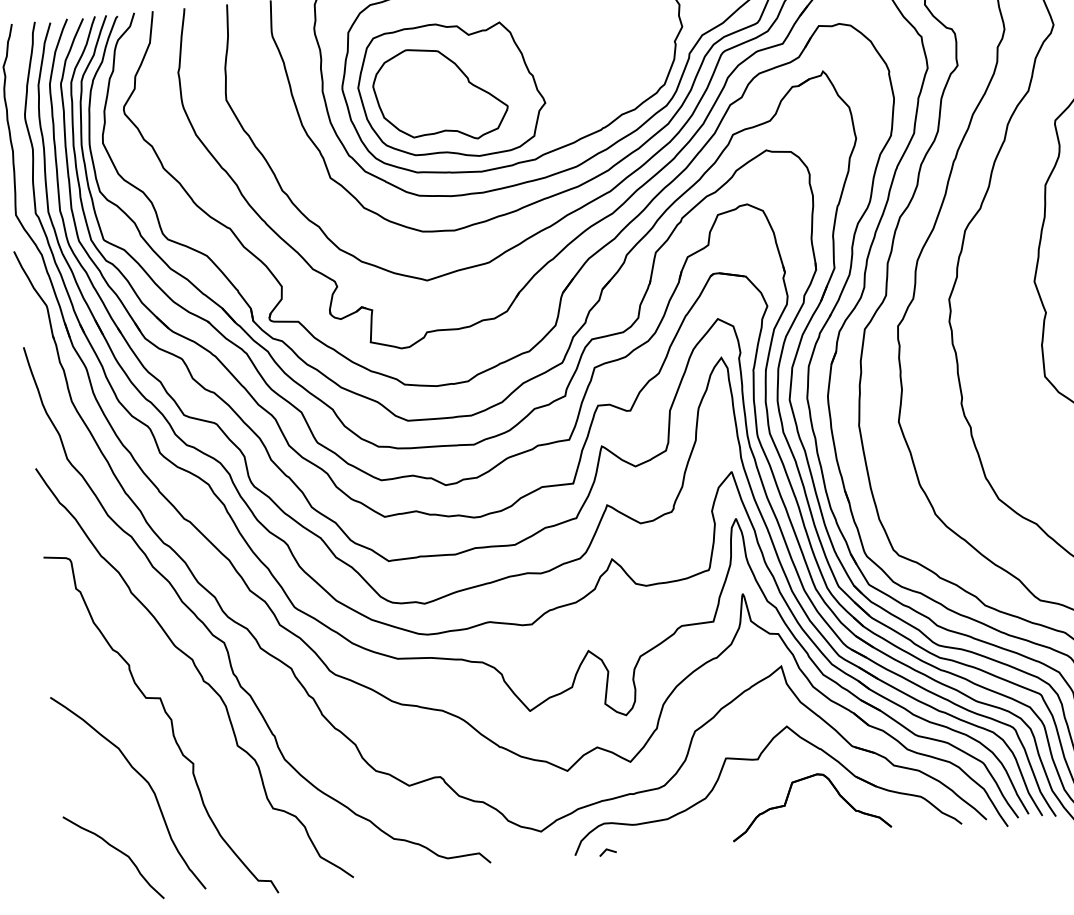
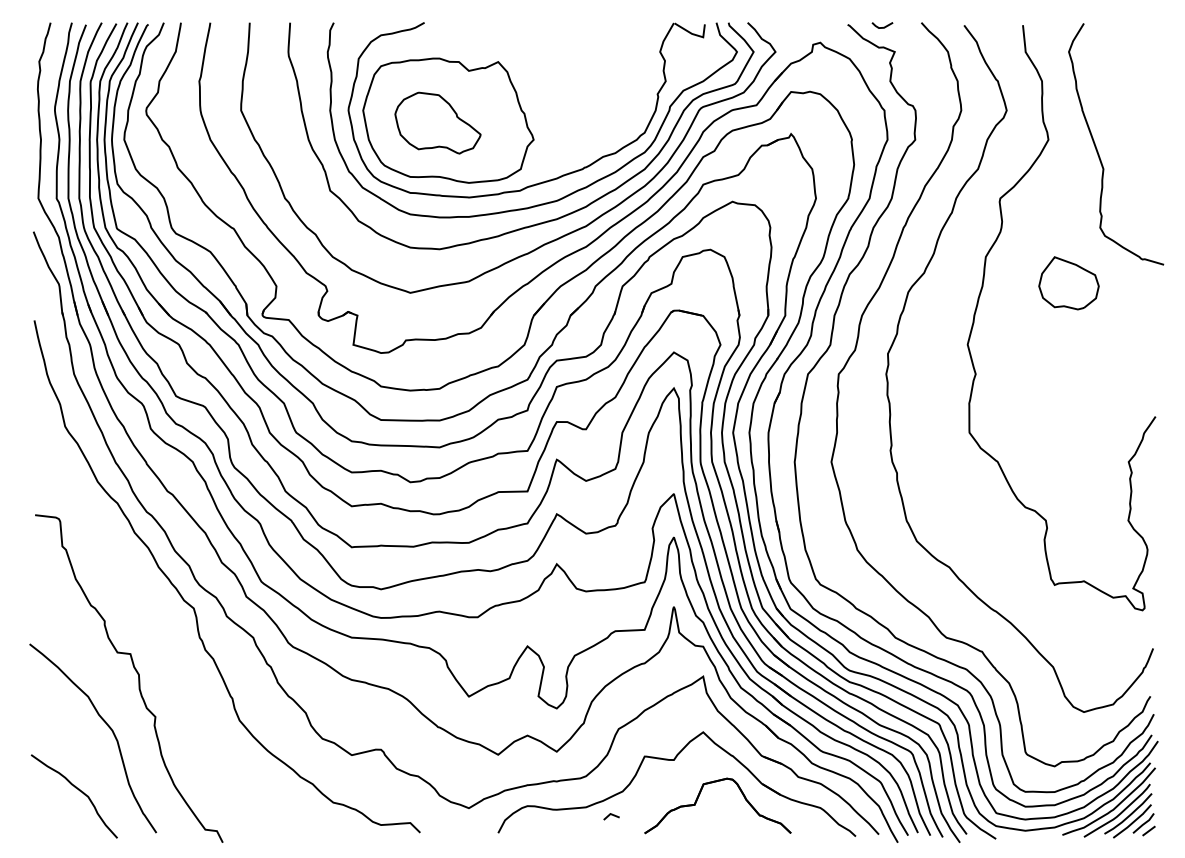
part: (439, 93) -> (437, 122), size x0.7
curve: (195, 669) -> (165, 630), removed
line: (607, 850) -> (611, 815), moved

